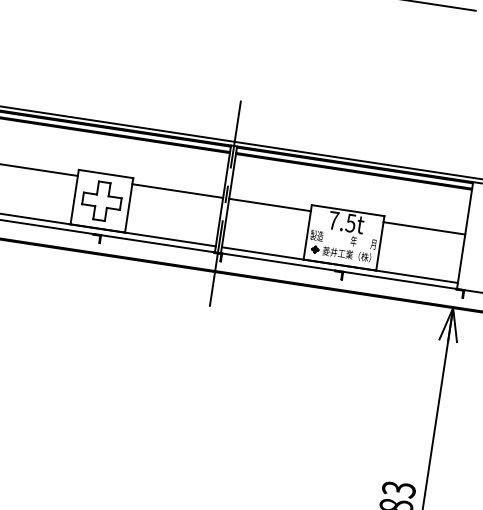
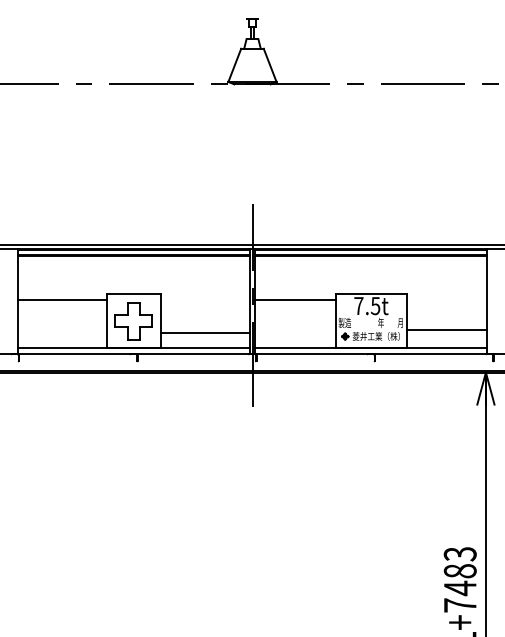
line: (177, 191) -> (204, 333), moved
line: (424, 228) -> (446, 330), moved

